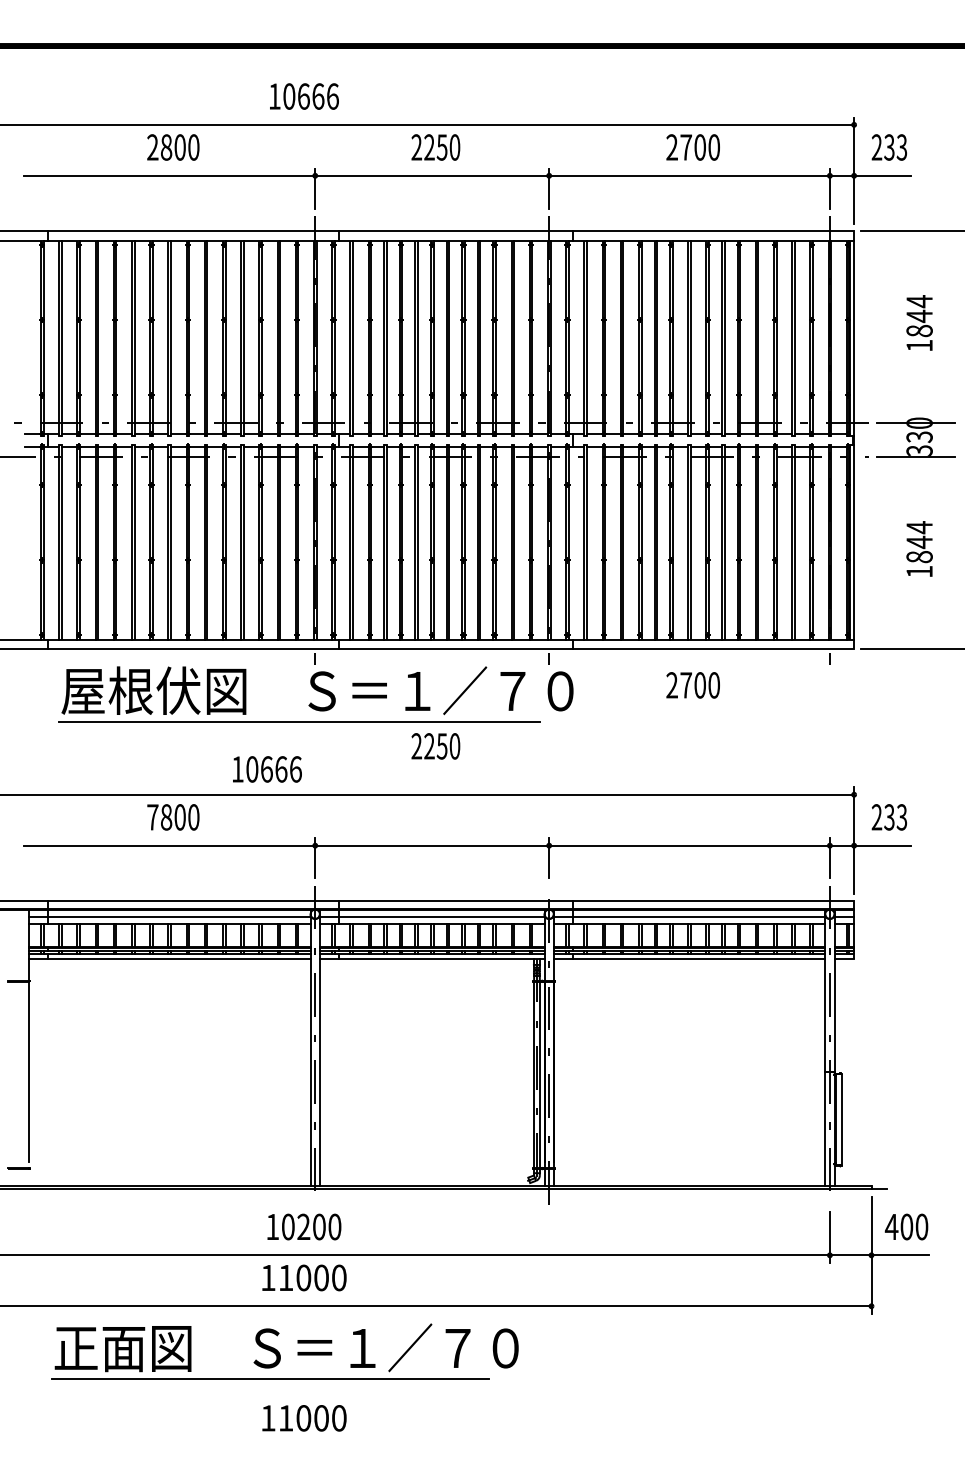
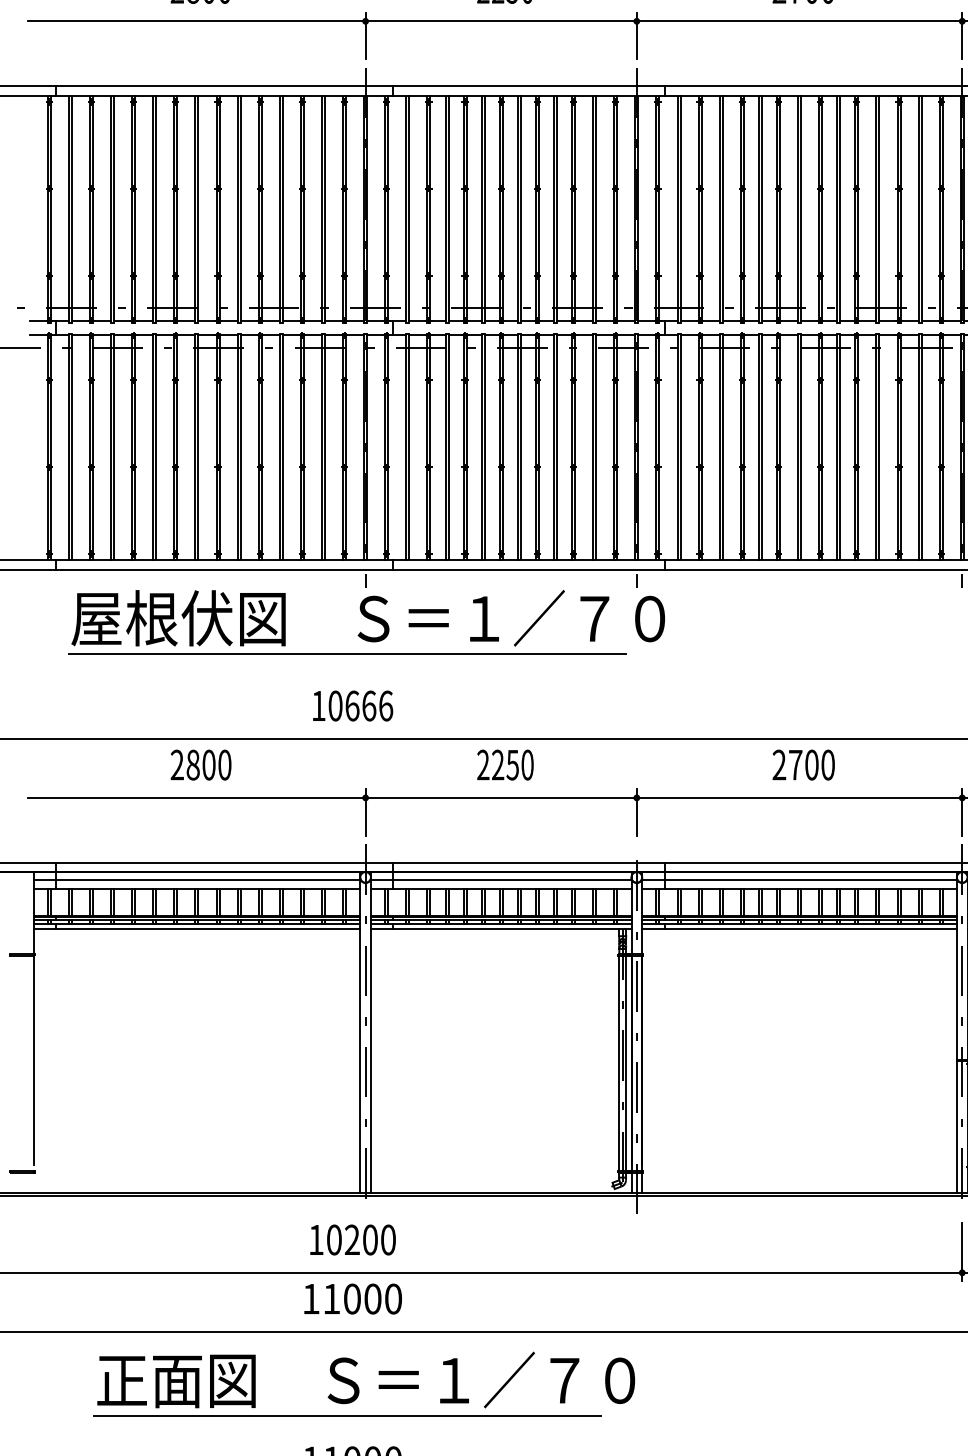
text: (692, 685) -> (802, 765), moved
text: (435, 746) -> (505, 765), moved
text: (267, 769) -> (353, 706), moved
text: (152, 817) -> (176, 765), 7800 -> 2800
part: (284, 1351) -> (363, 1384), moved

